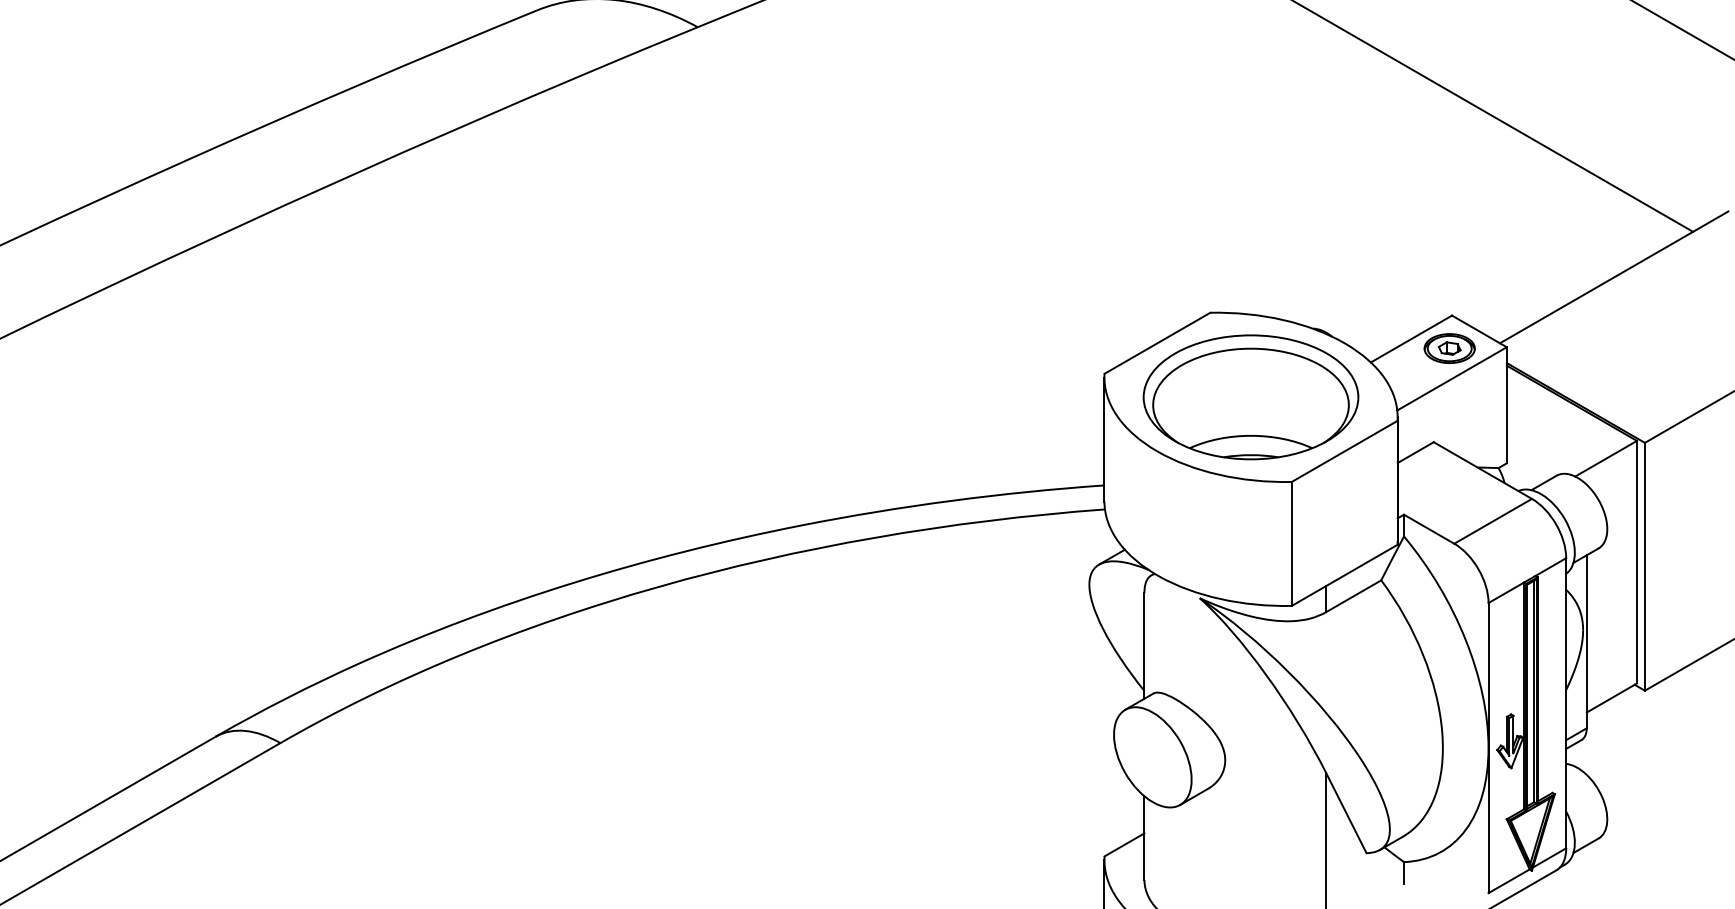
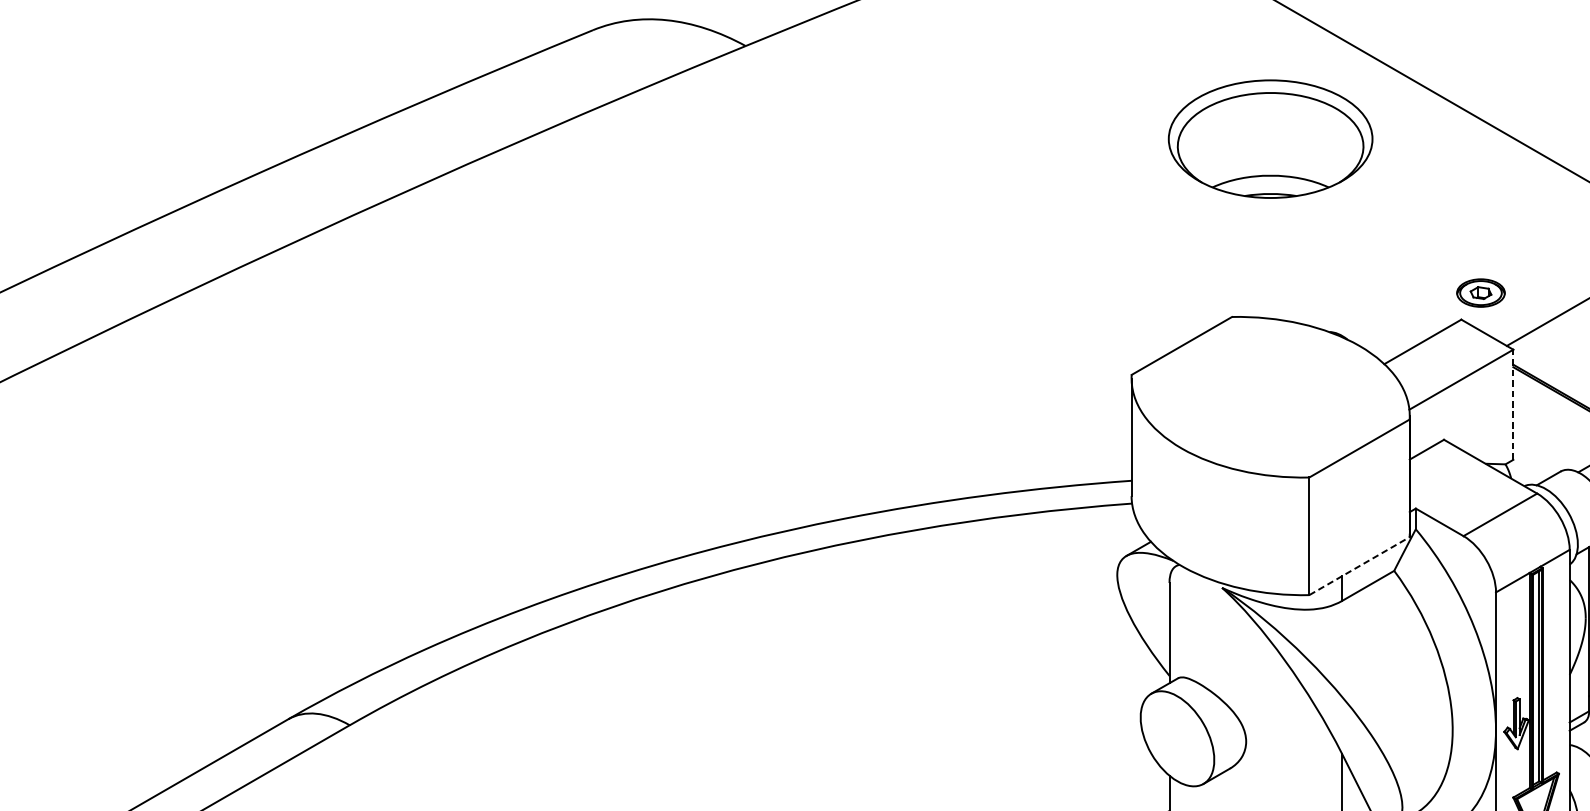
part: (1449, 348) -> (1480, 293), moved
part: (1250, 397) -> (1270, 139), moved
line: (1506, 404) -> (1513, 404), solid -> dashed
line: (1345, 575) -> (1360, 566), solid -> dashed

